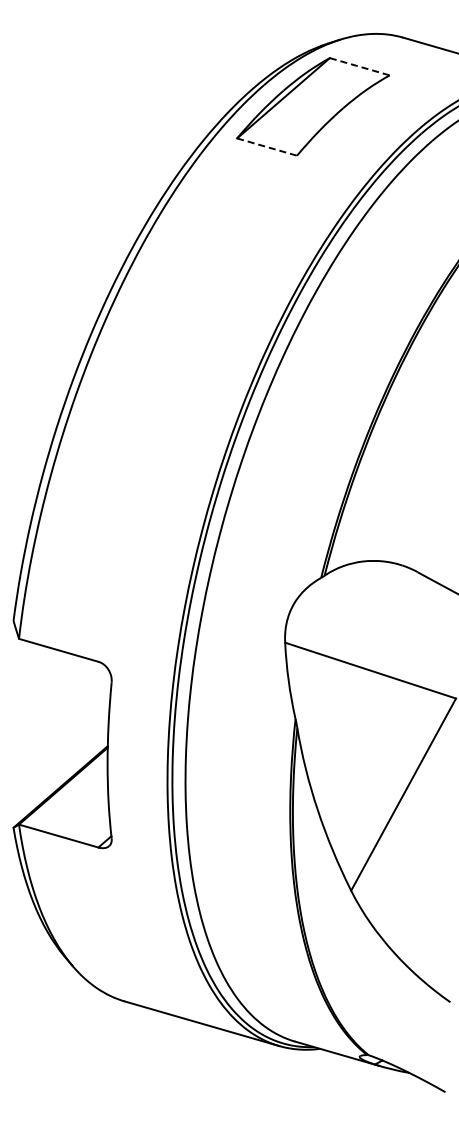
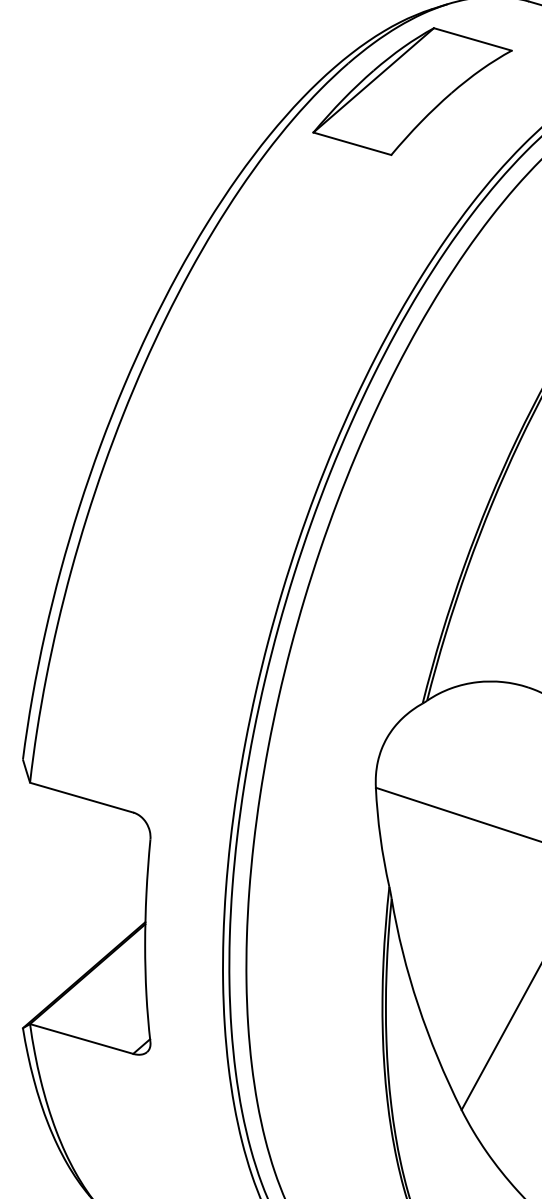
line: (360, 66) -> (473, 39), dashed -> solid
line: (267, 147) -> (352, 144), dashed -> solid

